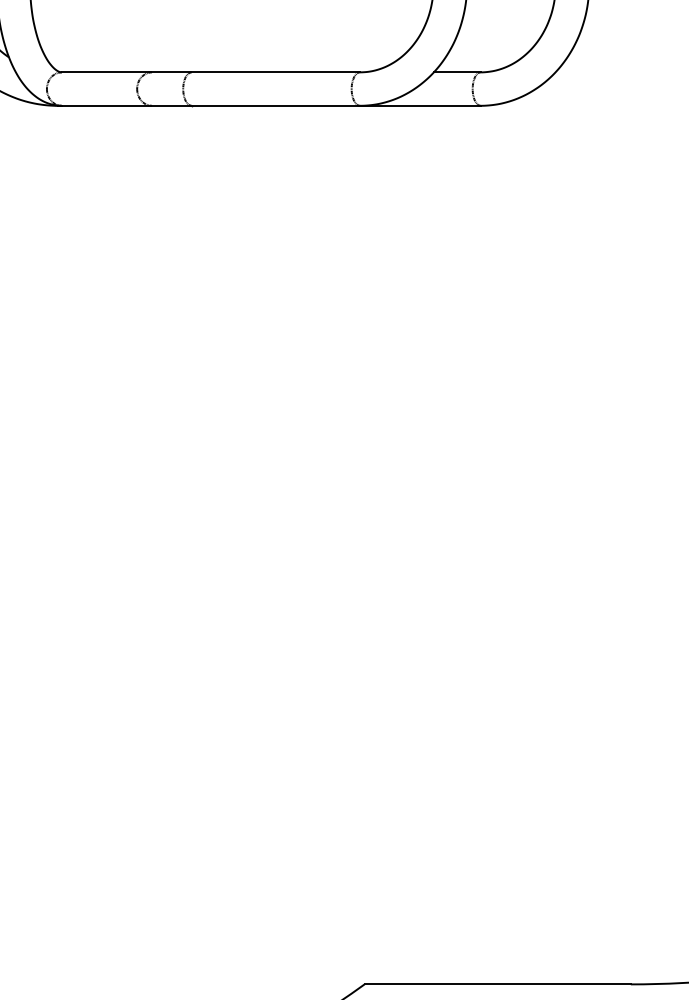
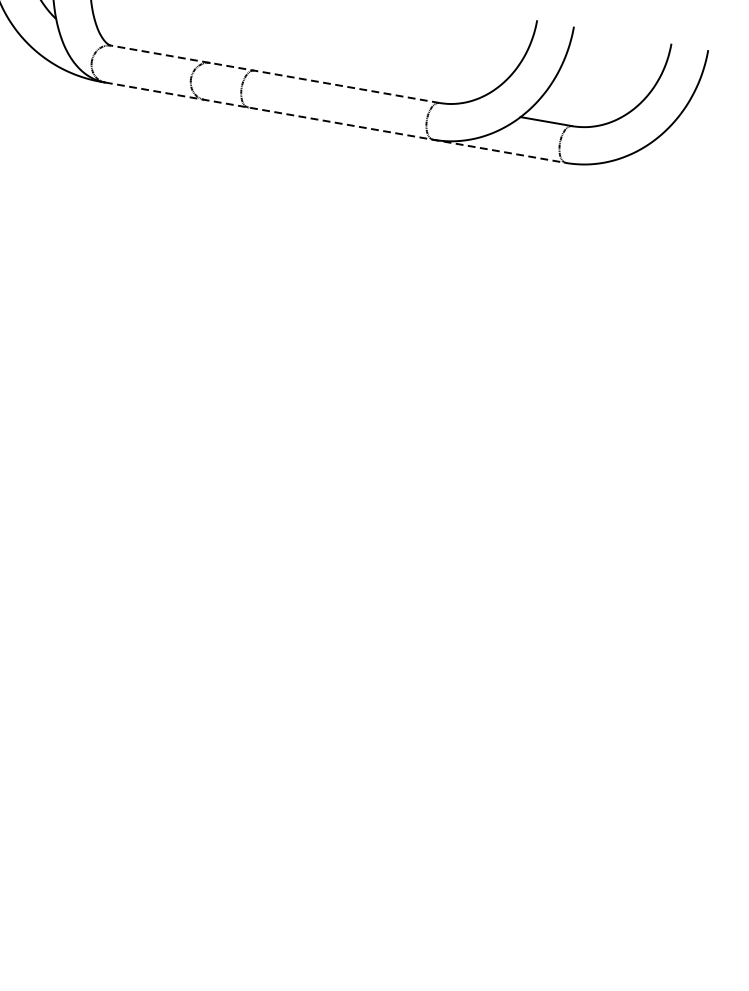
line: (210, 72) -> (274, 74), solid -> dashed
line: (271, 105) -> (335, 122), solid -> dashed

